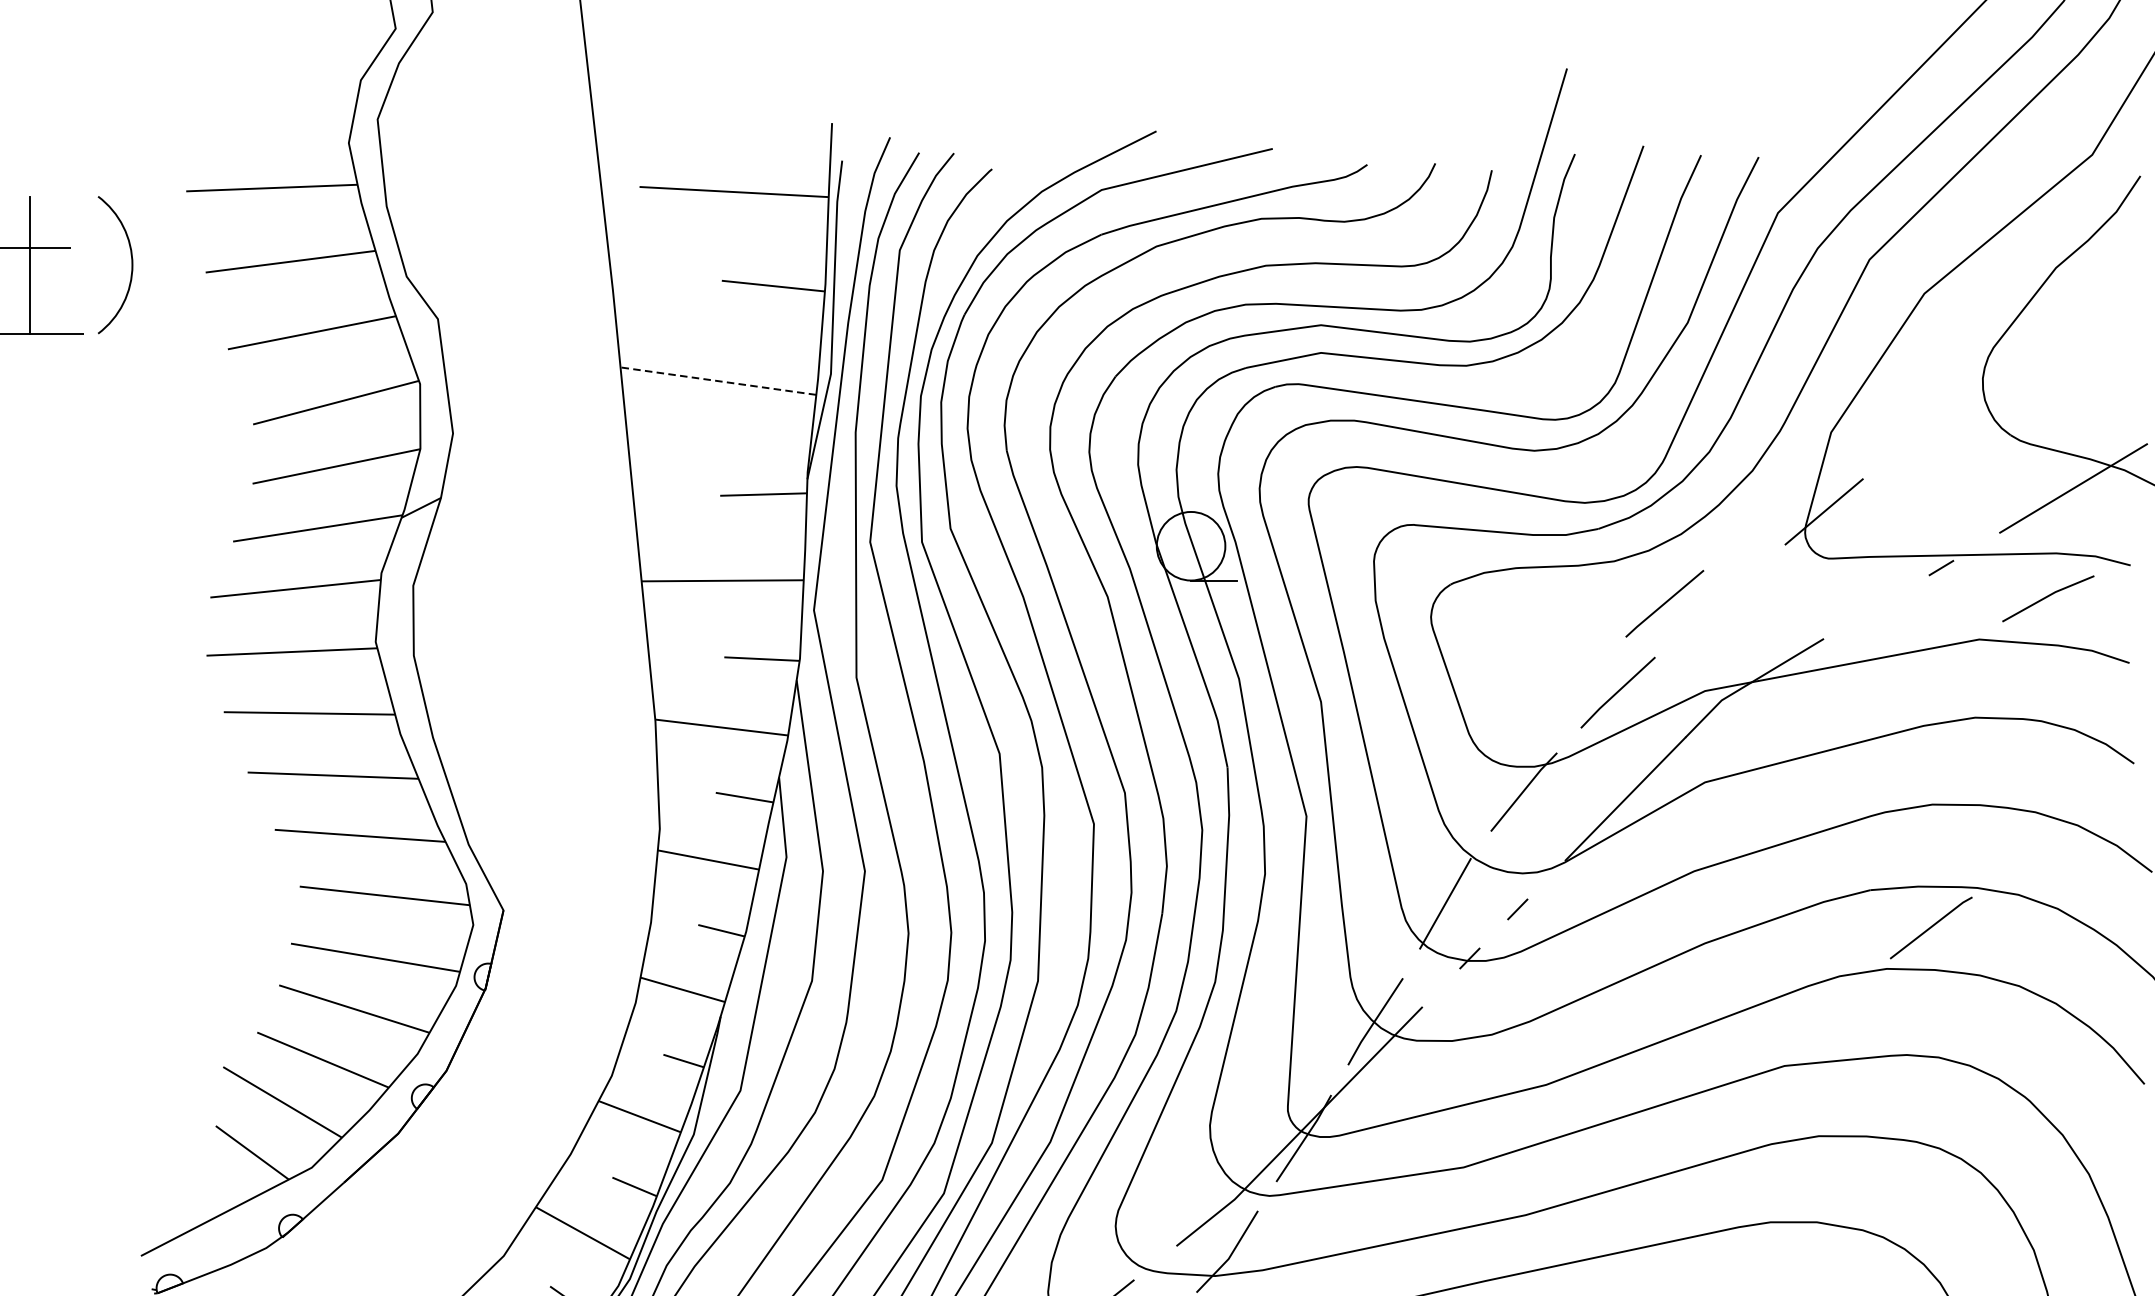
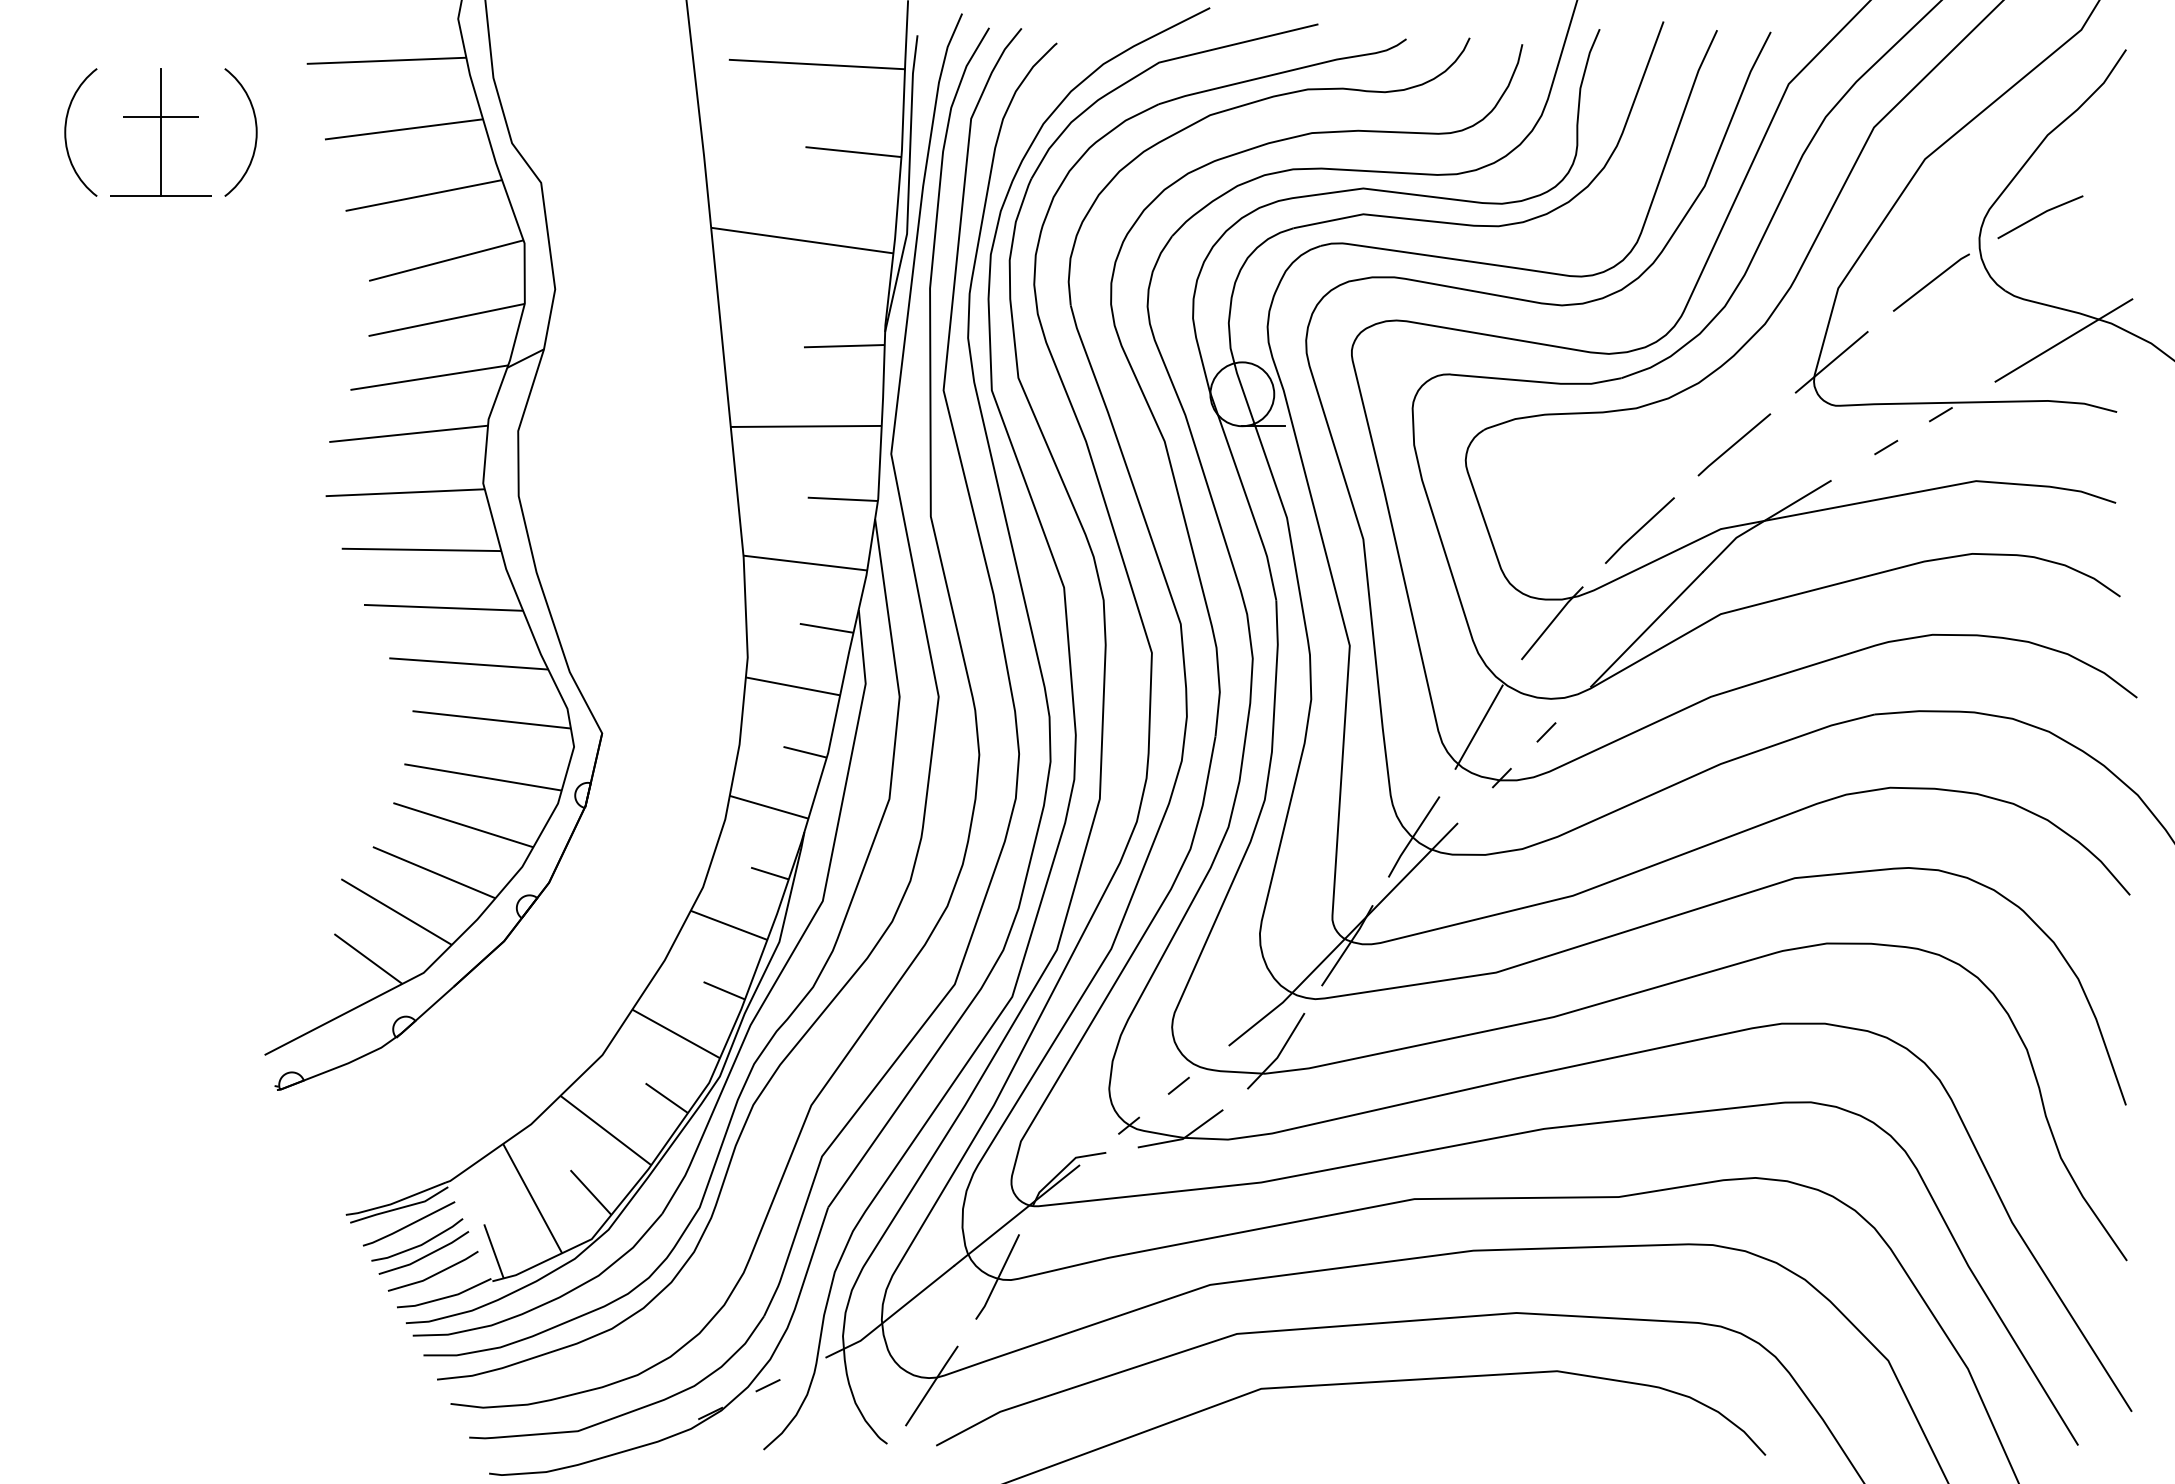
line: (718, 381) -> (802, 240), dashed -> solid
line: (2047, 598) -> (2039, 216), moved
line: (1664, 603) -> (1734, 444), moved
line: (1882, 603) -> (1886, 447), added
line: (1930, 927) -> (1930, 282), moved

